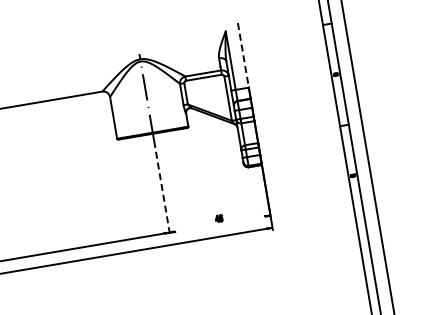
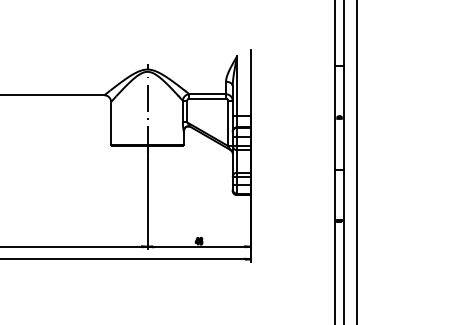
line: (243, 55) -> (250, 83), dashed -> solid
line: (162, 188) -> (147, 201), dashed -> solid
line: (220, 223) -> (199, 246), added

